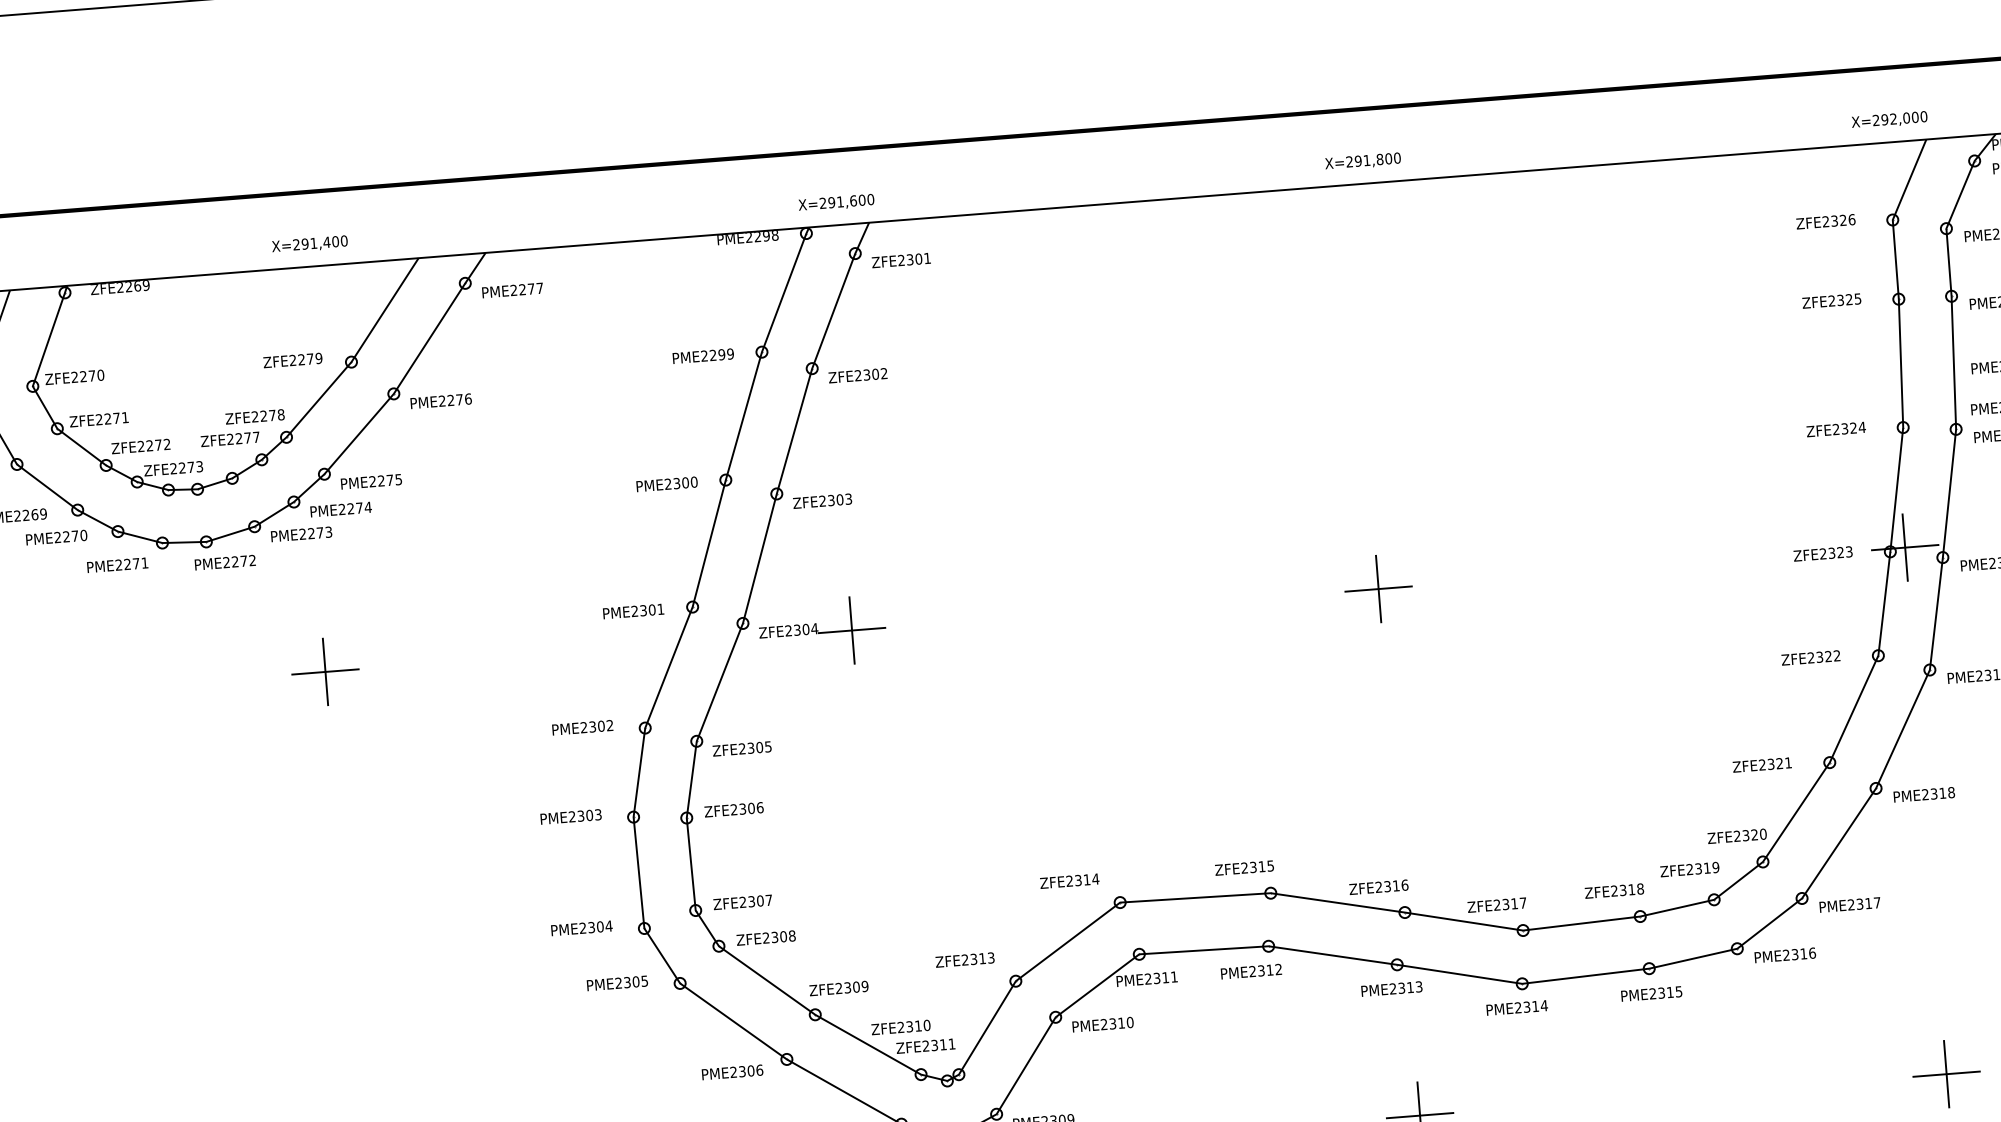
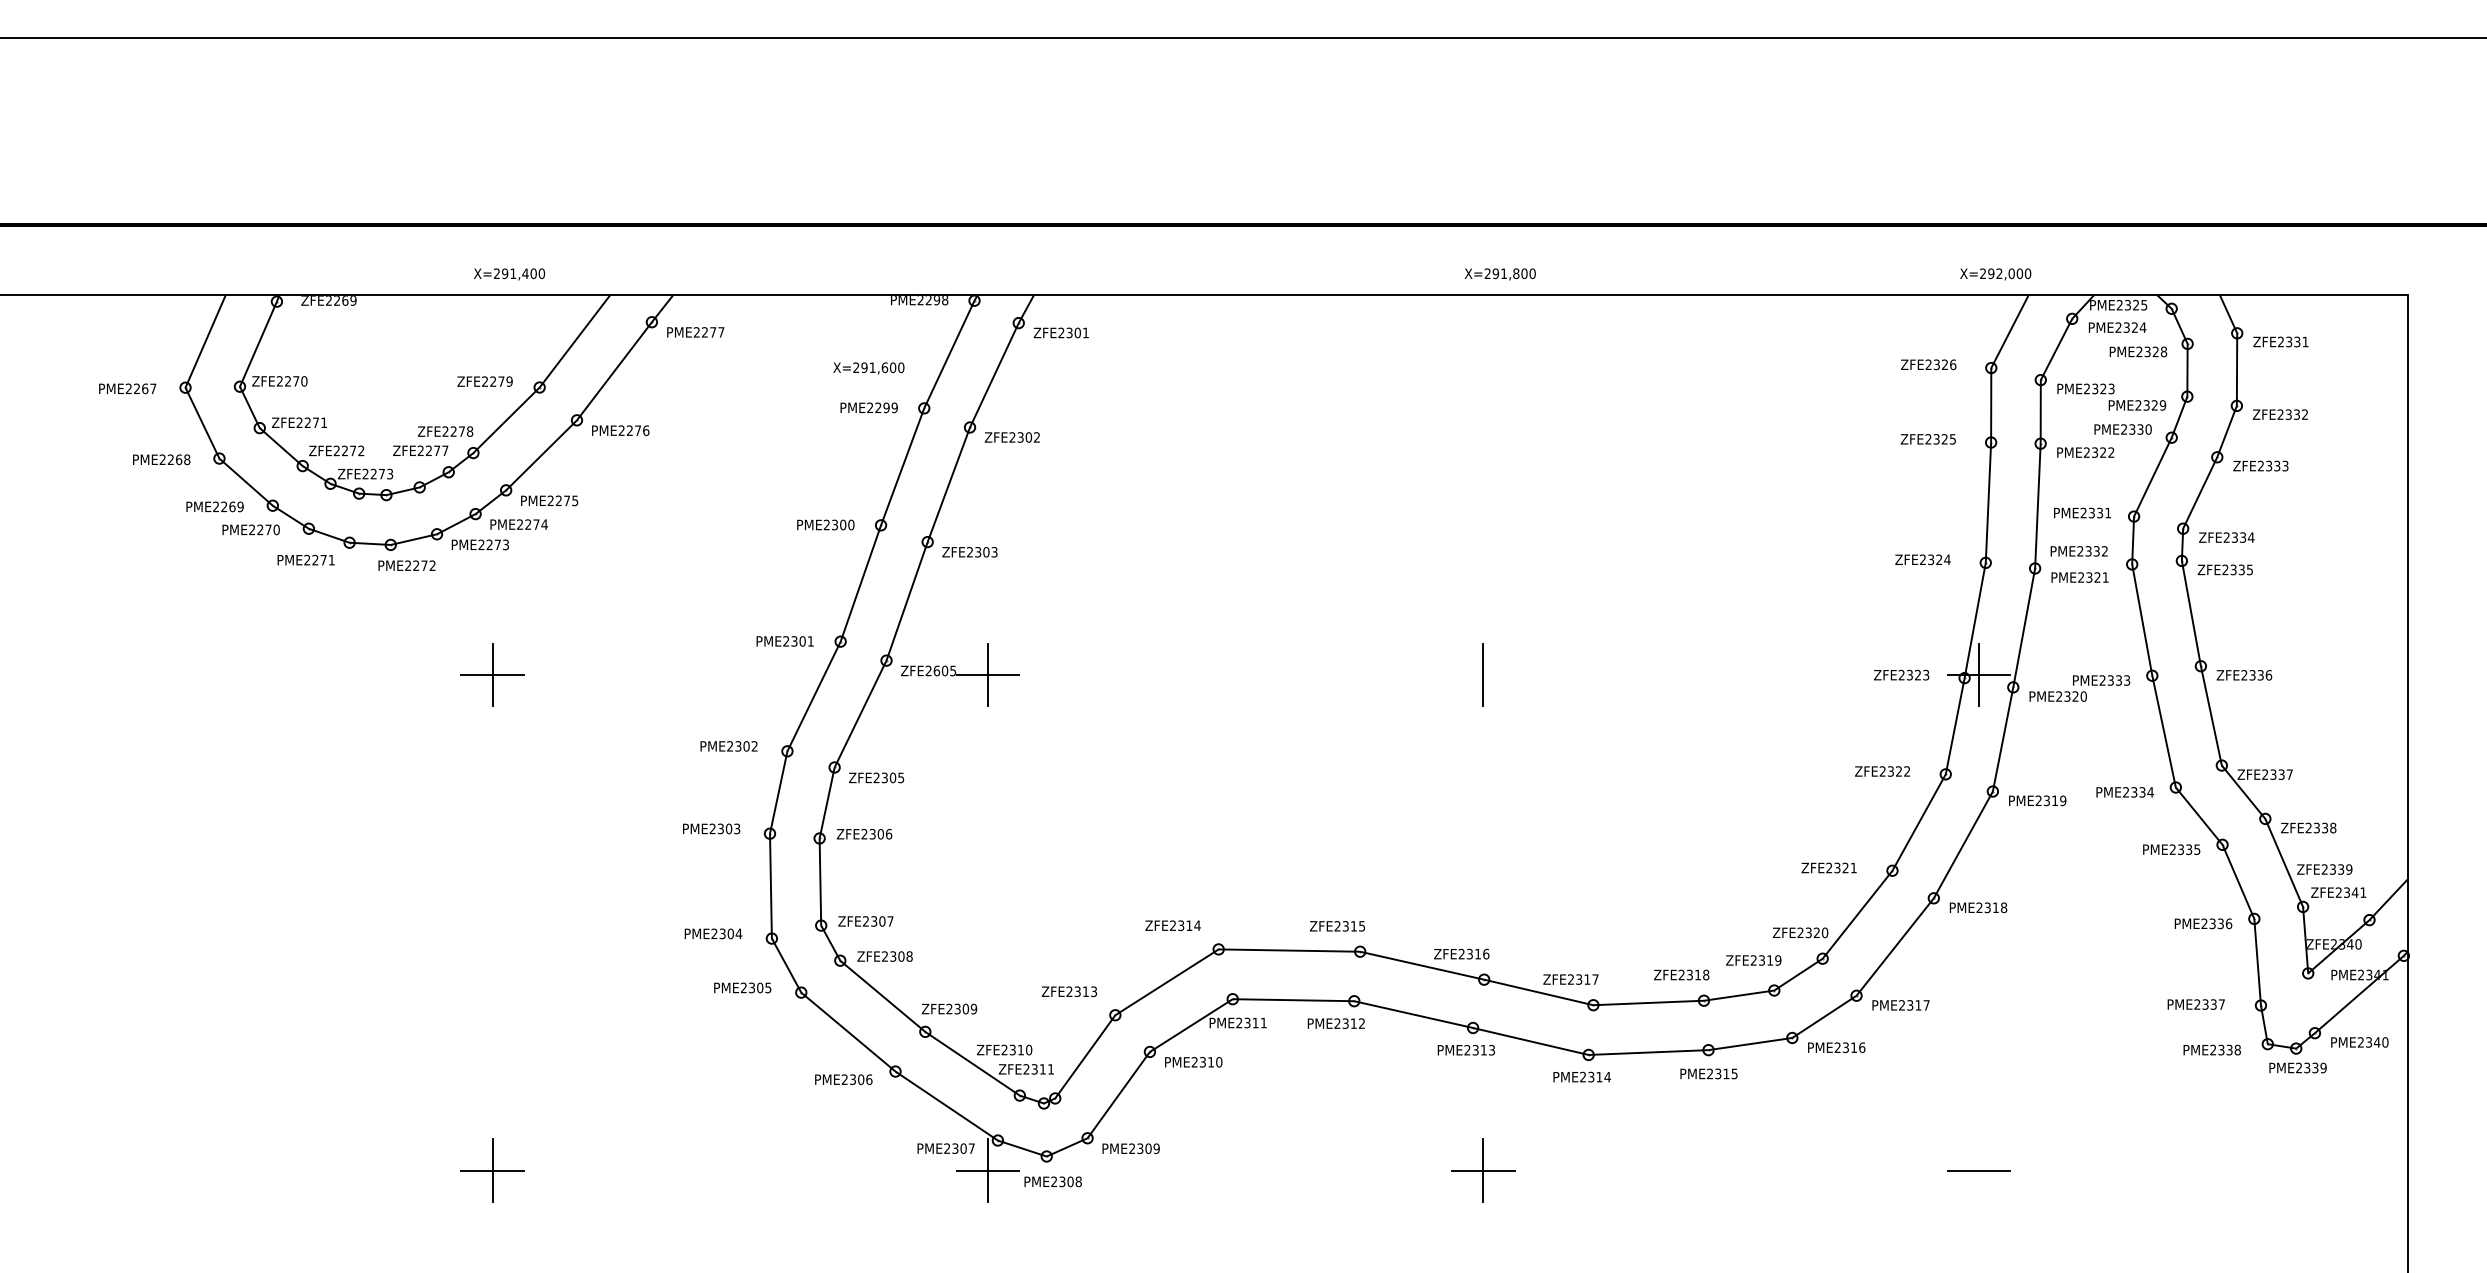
text: (836, 203) -> (868, 368), moved
line: (1378, 589) -> (1483, 675), removed
text: (805, 629) -> (944, 670), ZFE2304 -> ZFE2605
line: (1946, 1074) -> (1978, 1170), removed

